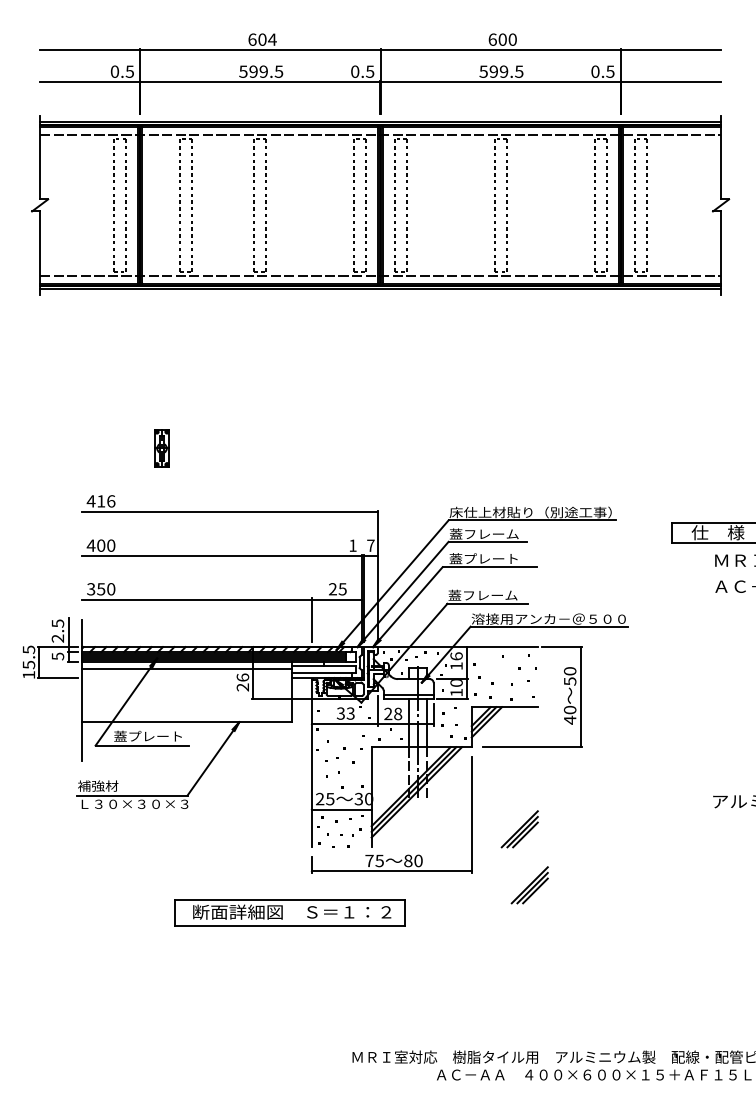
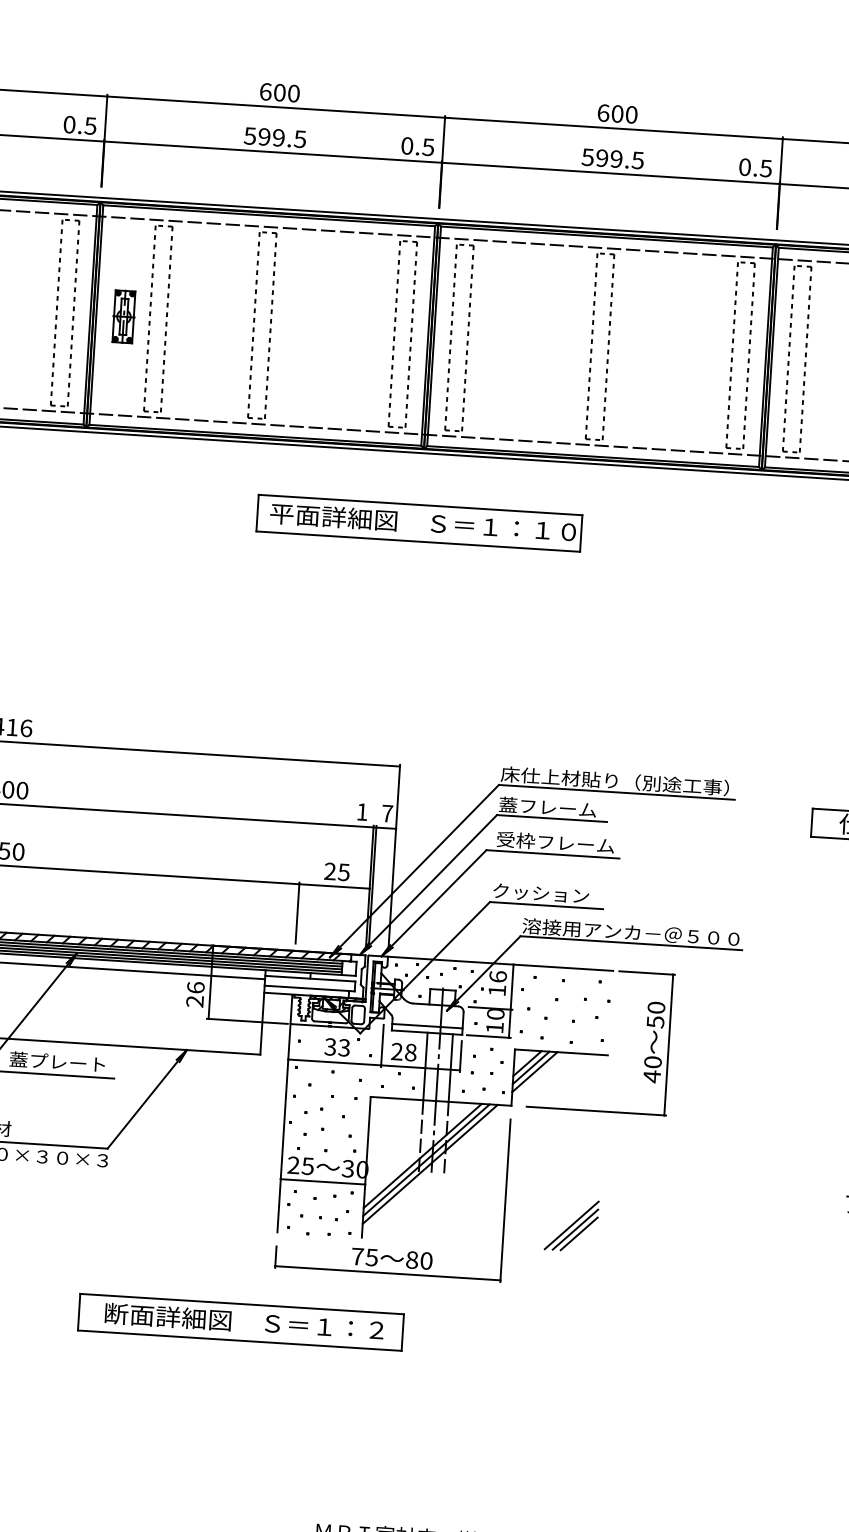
text: (272, 39) -> (293, 93), 604 -> 600
part: (380, 338) -> (419, 523), added
part: (161, 448) -> (123, 316), moved
text: (490, 558) -> (554, 842), 蓋プレート -> 受枠フレーム
text: (482, 594) -> (540, 892), 蓋フレーム -> クッション
part: (529, 885) -> (580, 1305), removed

